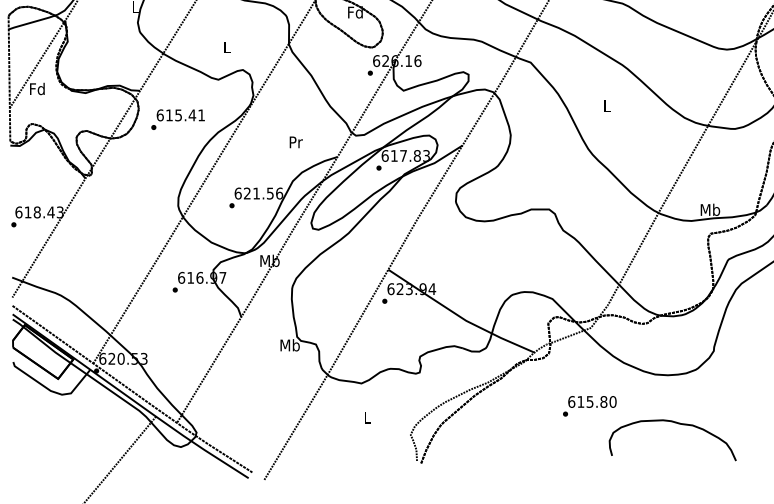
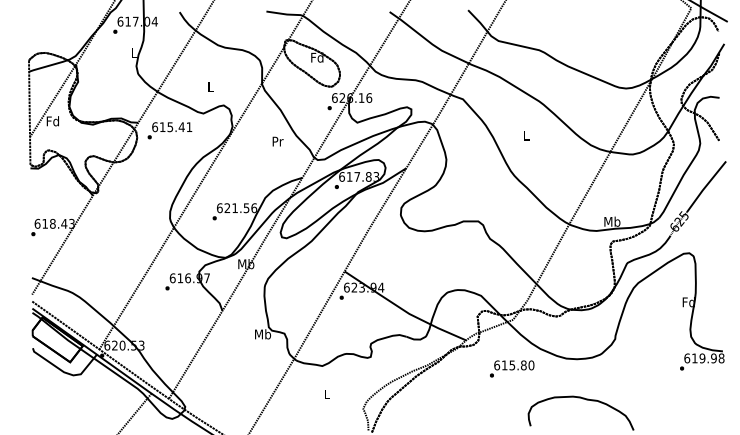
text: (177, 119) -> (169, 130), moved
text: (295, 142) -> (277, 141), moved
text: (590, 405) -> (512, 368), moved

